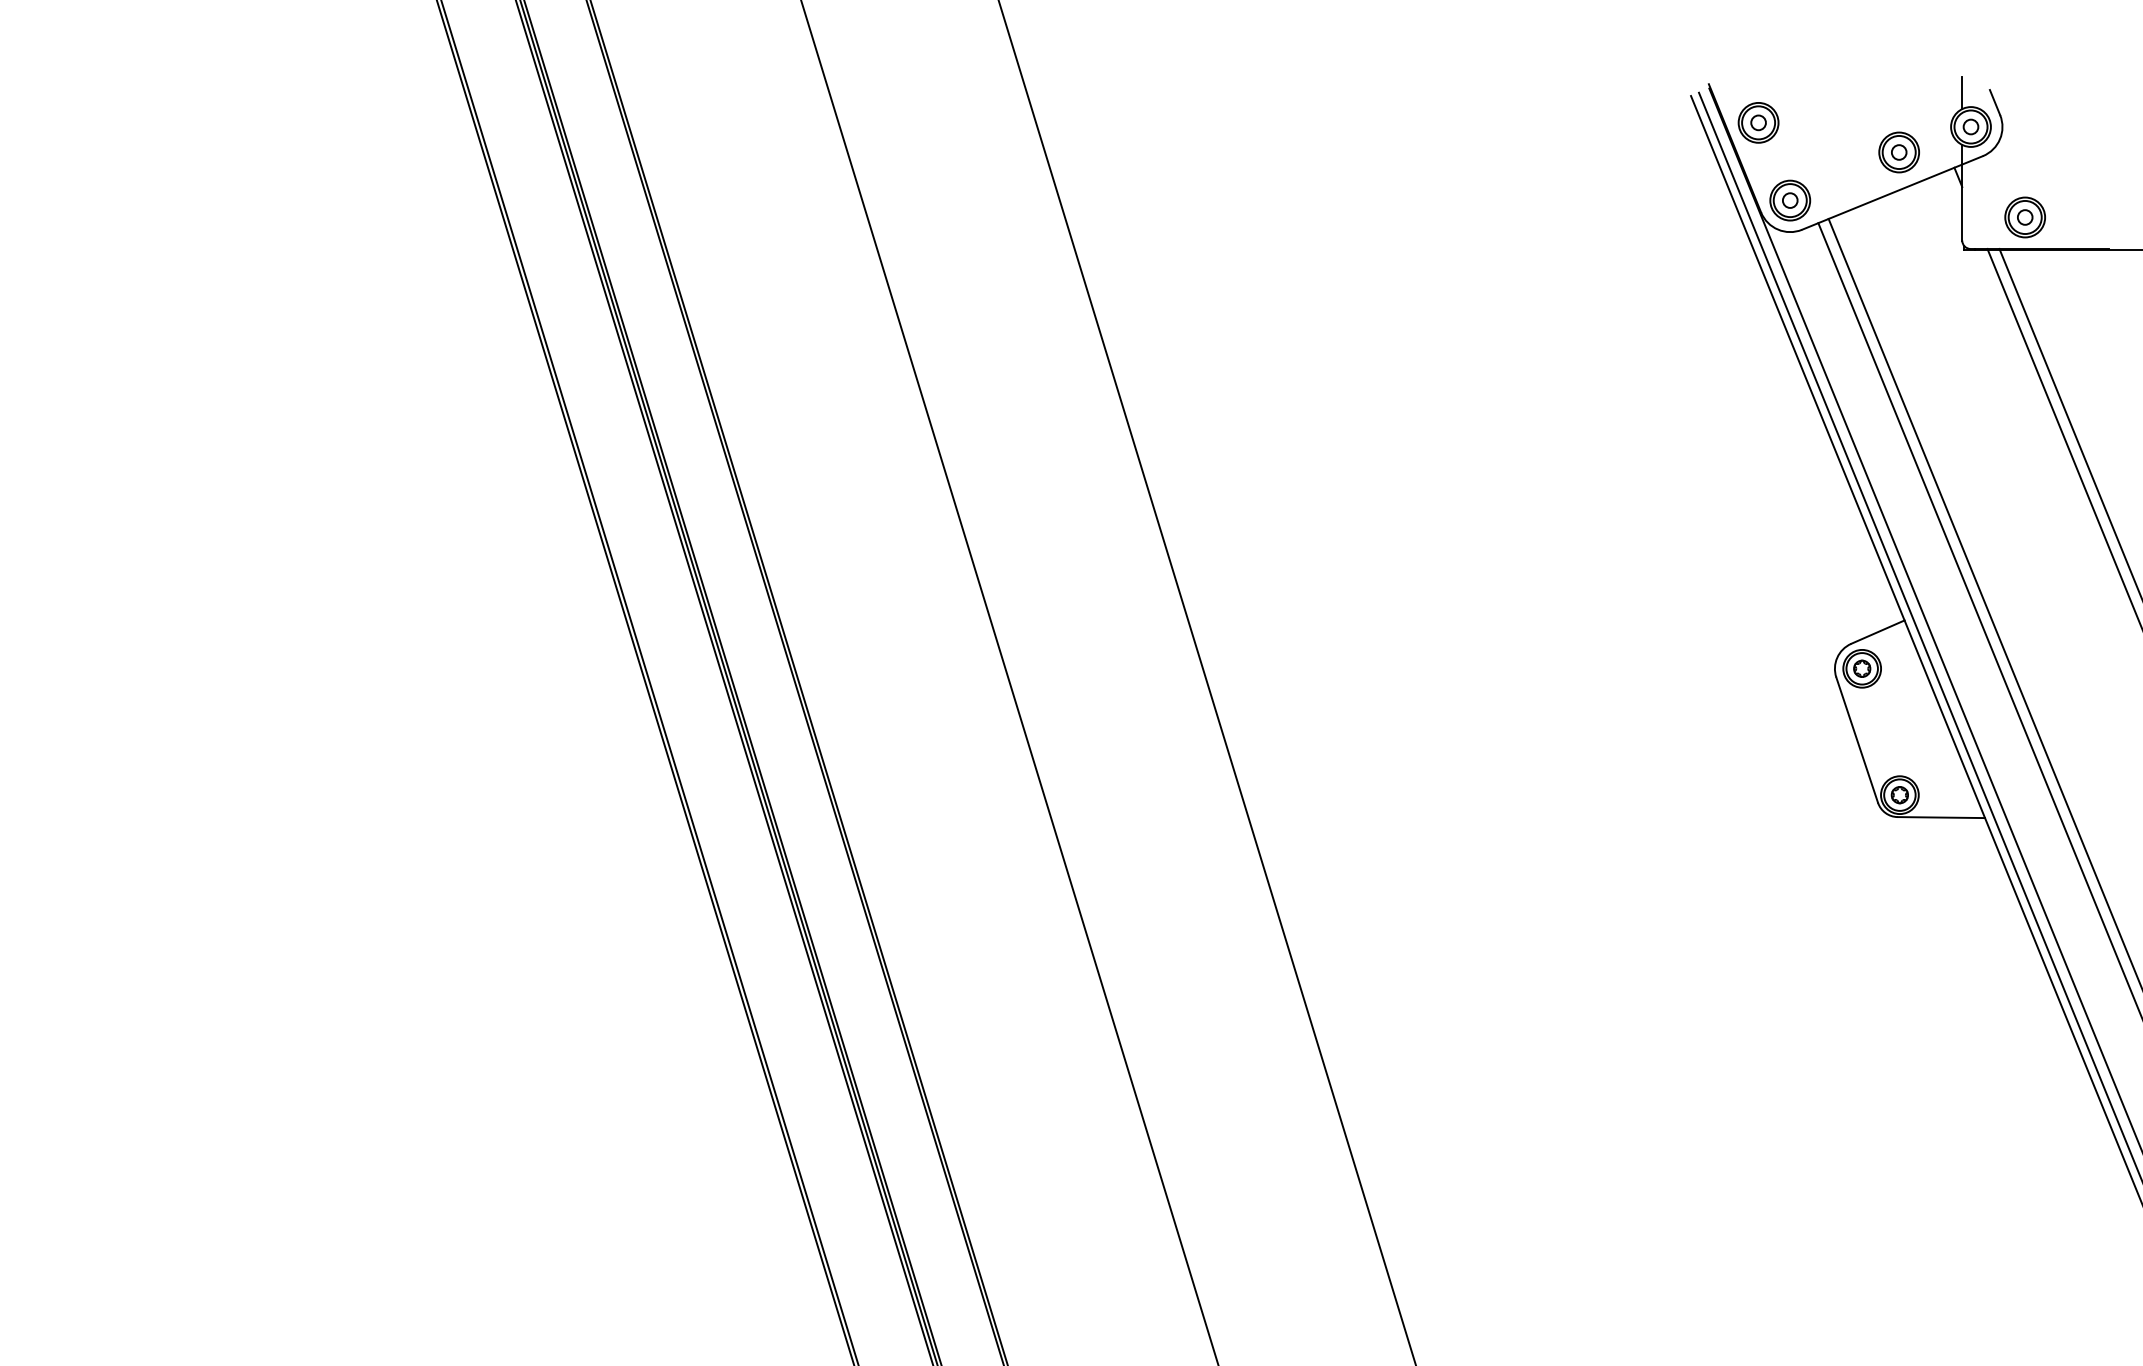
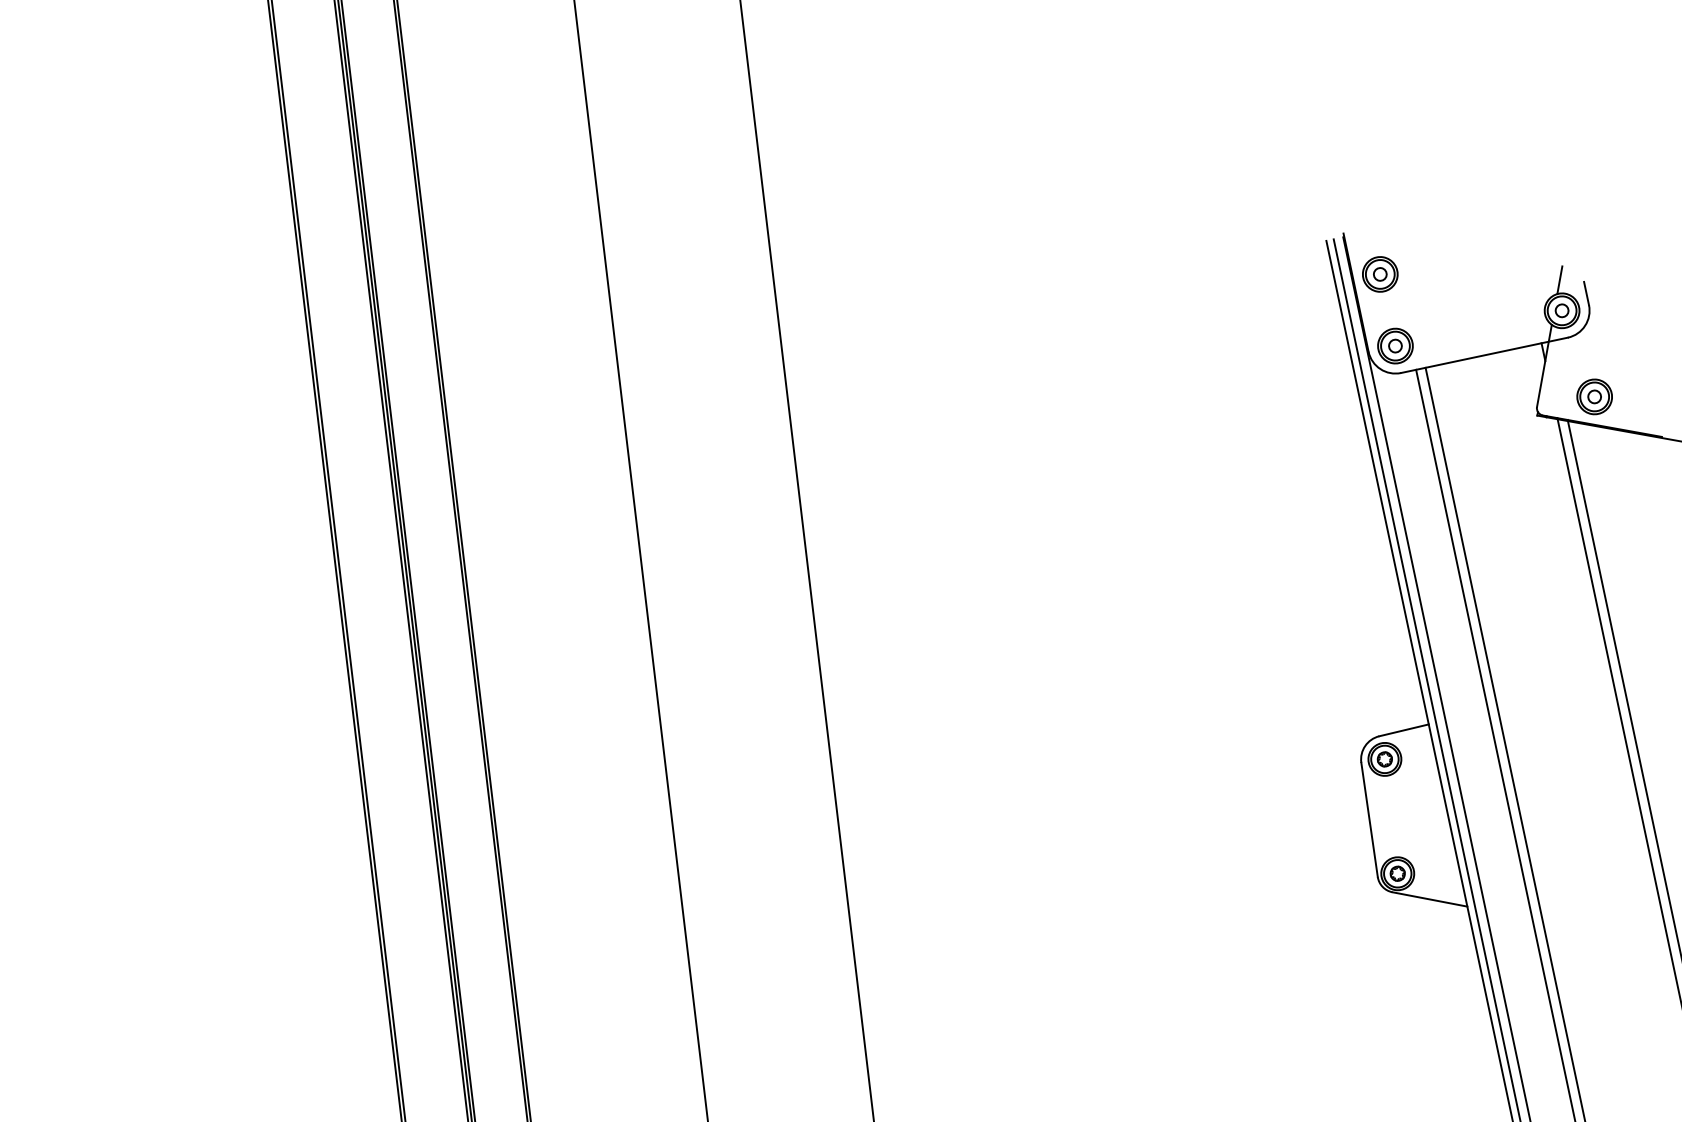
part: (1898, 152) -> (1495, 321), removed

